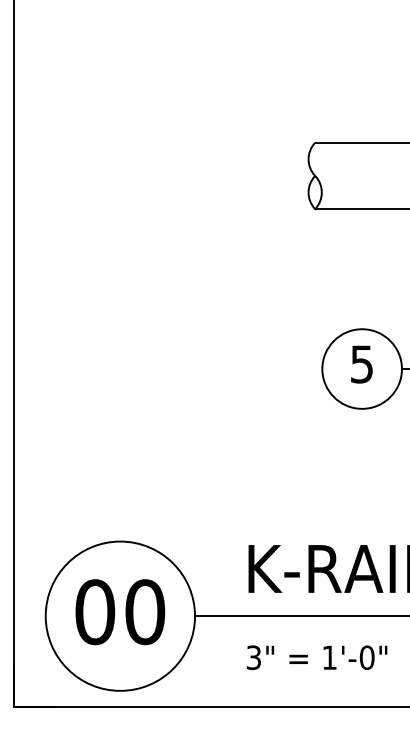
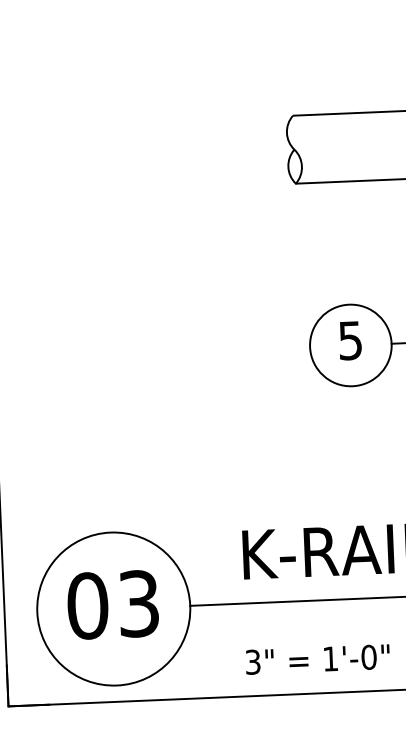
text: (145, 612) -> (139, 604), 00 -> 03
text: (317, 657) -> (318, 659), moved

